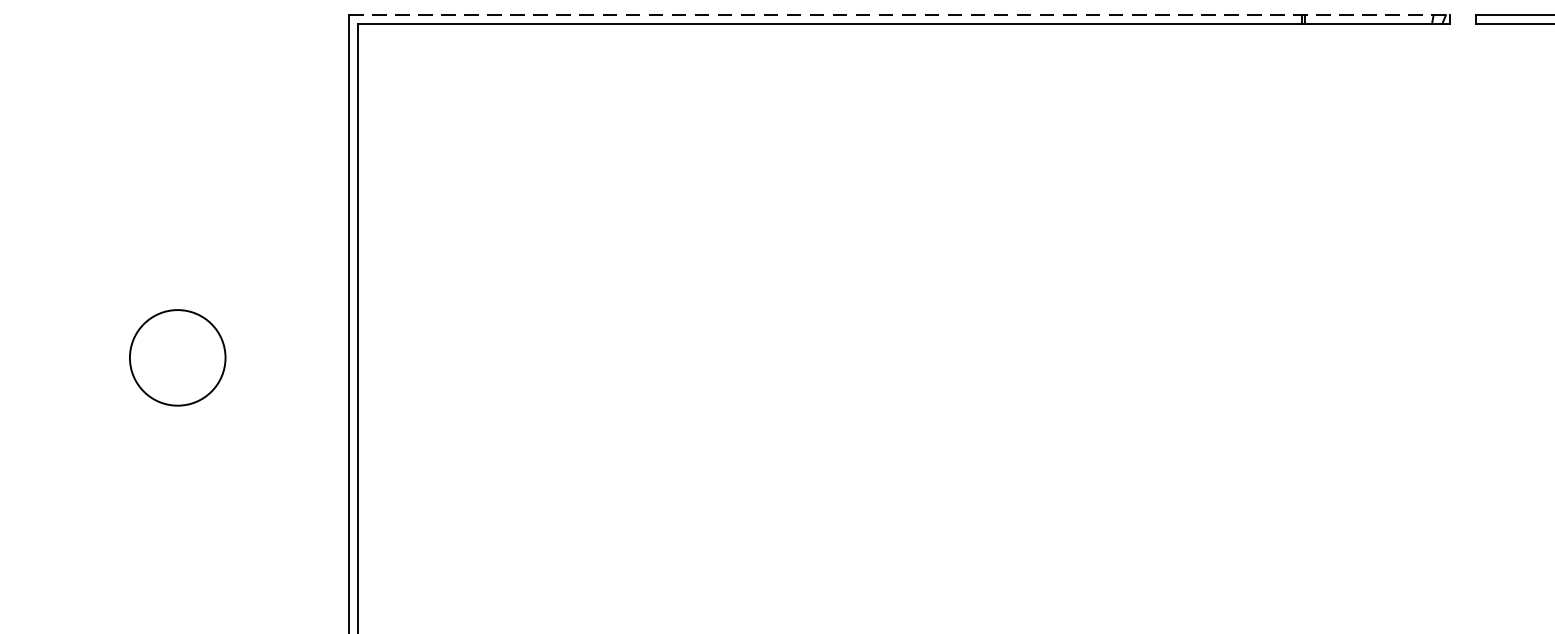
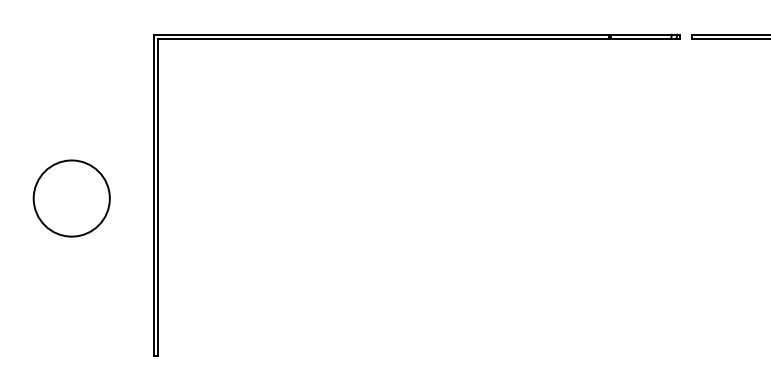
line: (901, 14) -> (417, 34), dashed -> solid
circle: (177, 357) -> (71, 198), size x1.67

